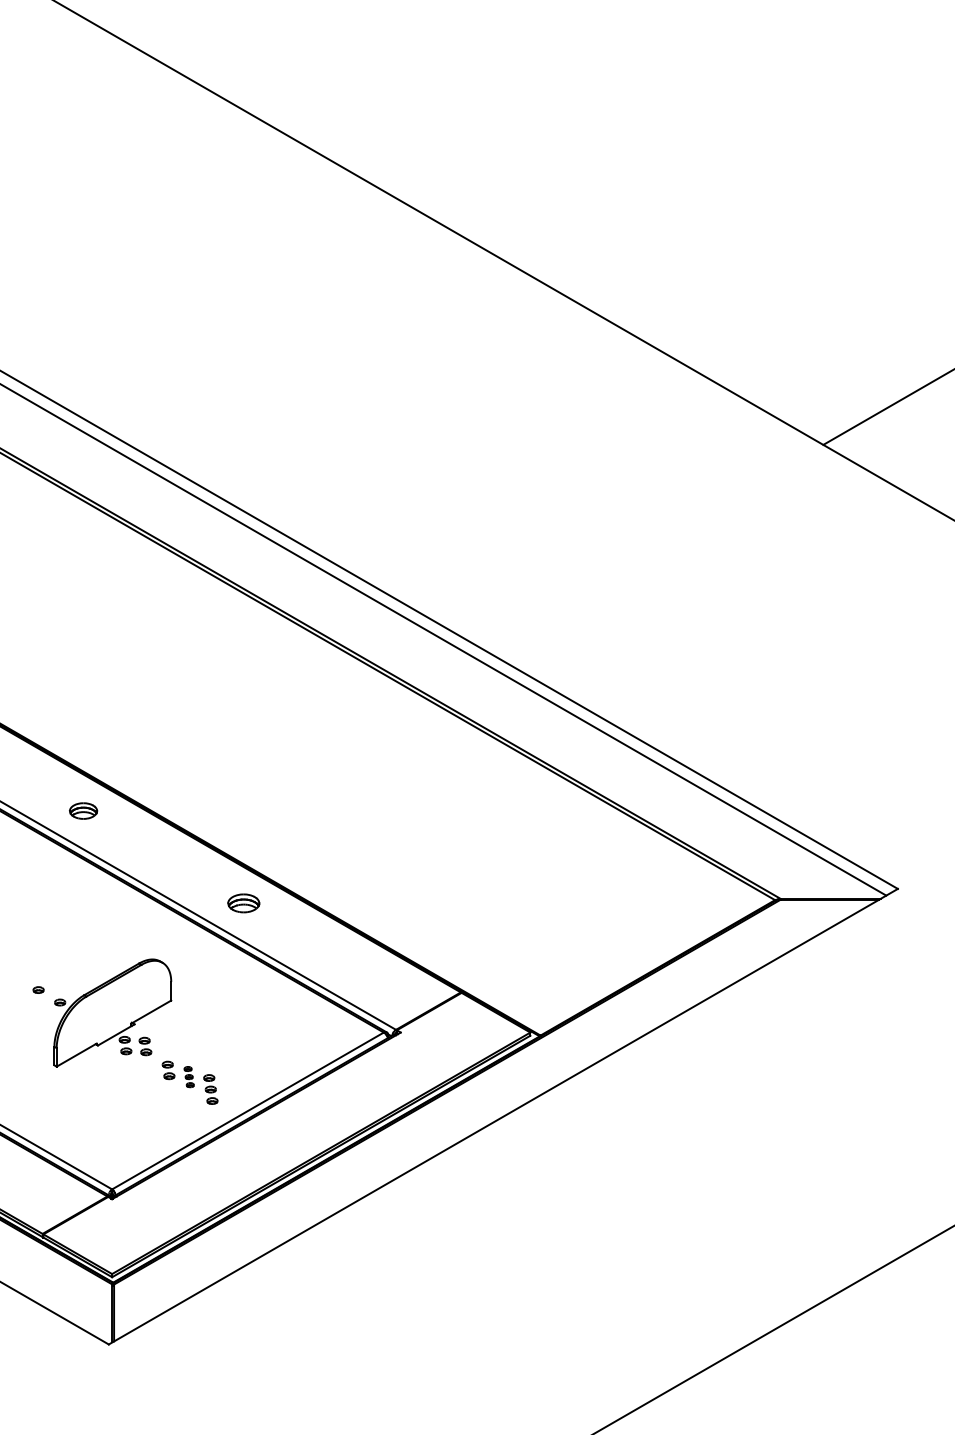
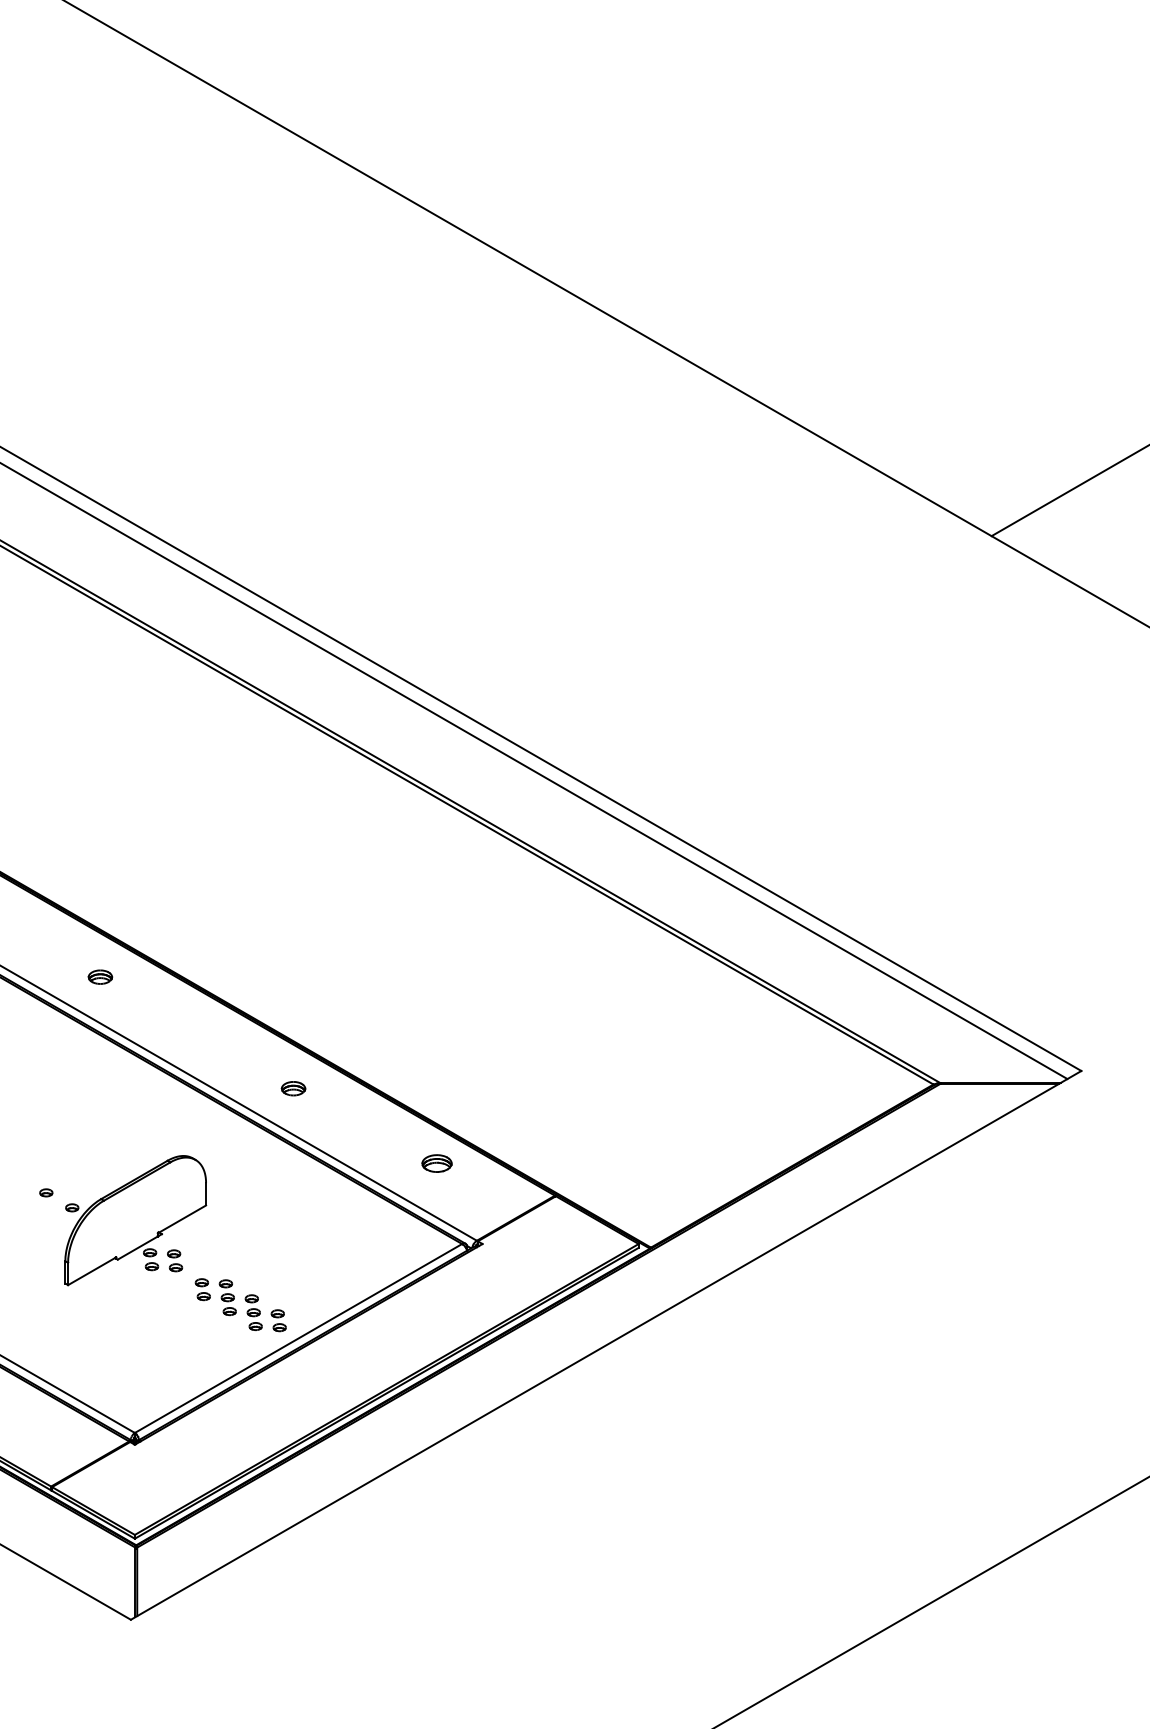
part: (83, 810) -> (100, 976), size x0.71
part: (243, 903) -> (293, 1088), size x0.62
part: (362, 965) -> (436, 1163), added
part: (188, 1076) -> (226, 1296), size x1.43
part: (231, 1095) -> (278, 1319), added

